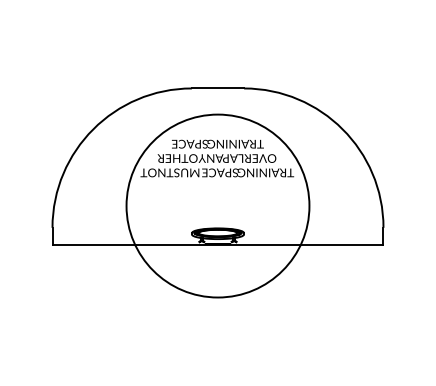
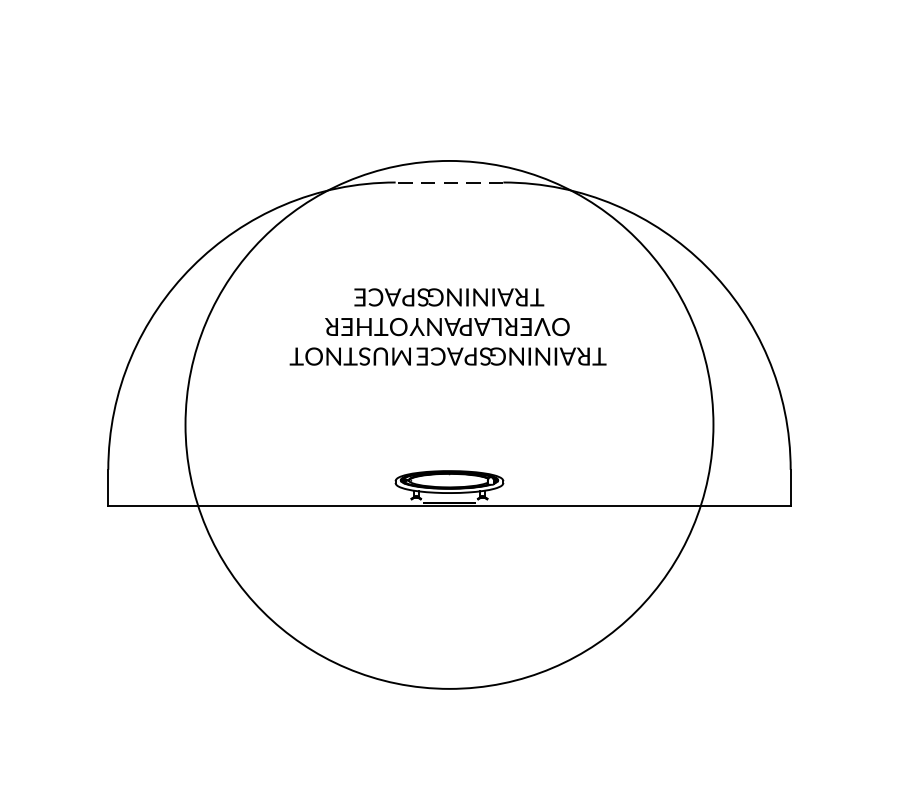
line: (217, 88) -> (448, 182), solid -> dashed
circle: (217, 205) -> (448, 423), size x1.4

